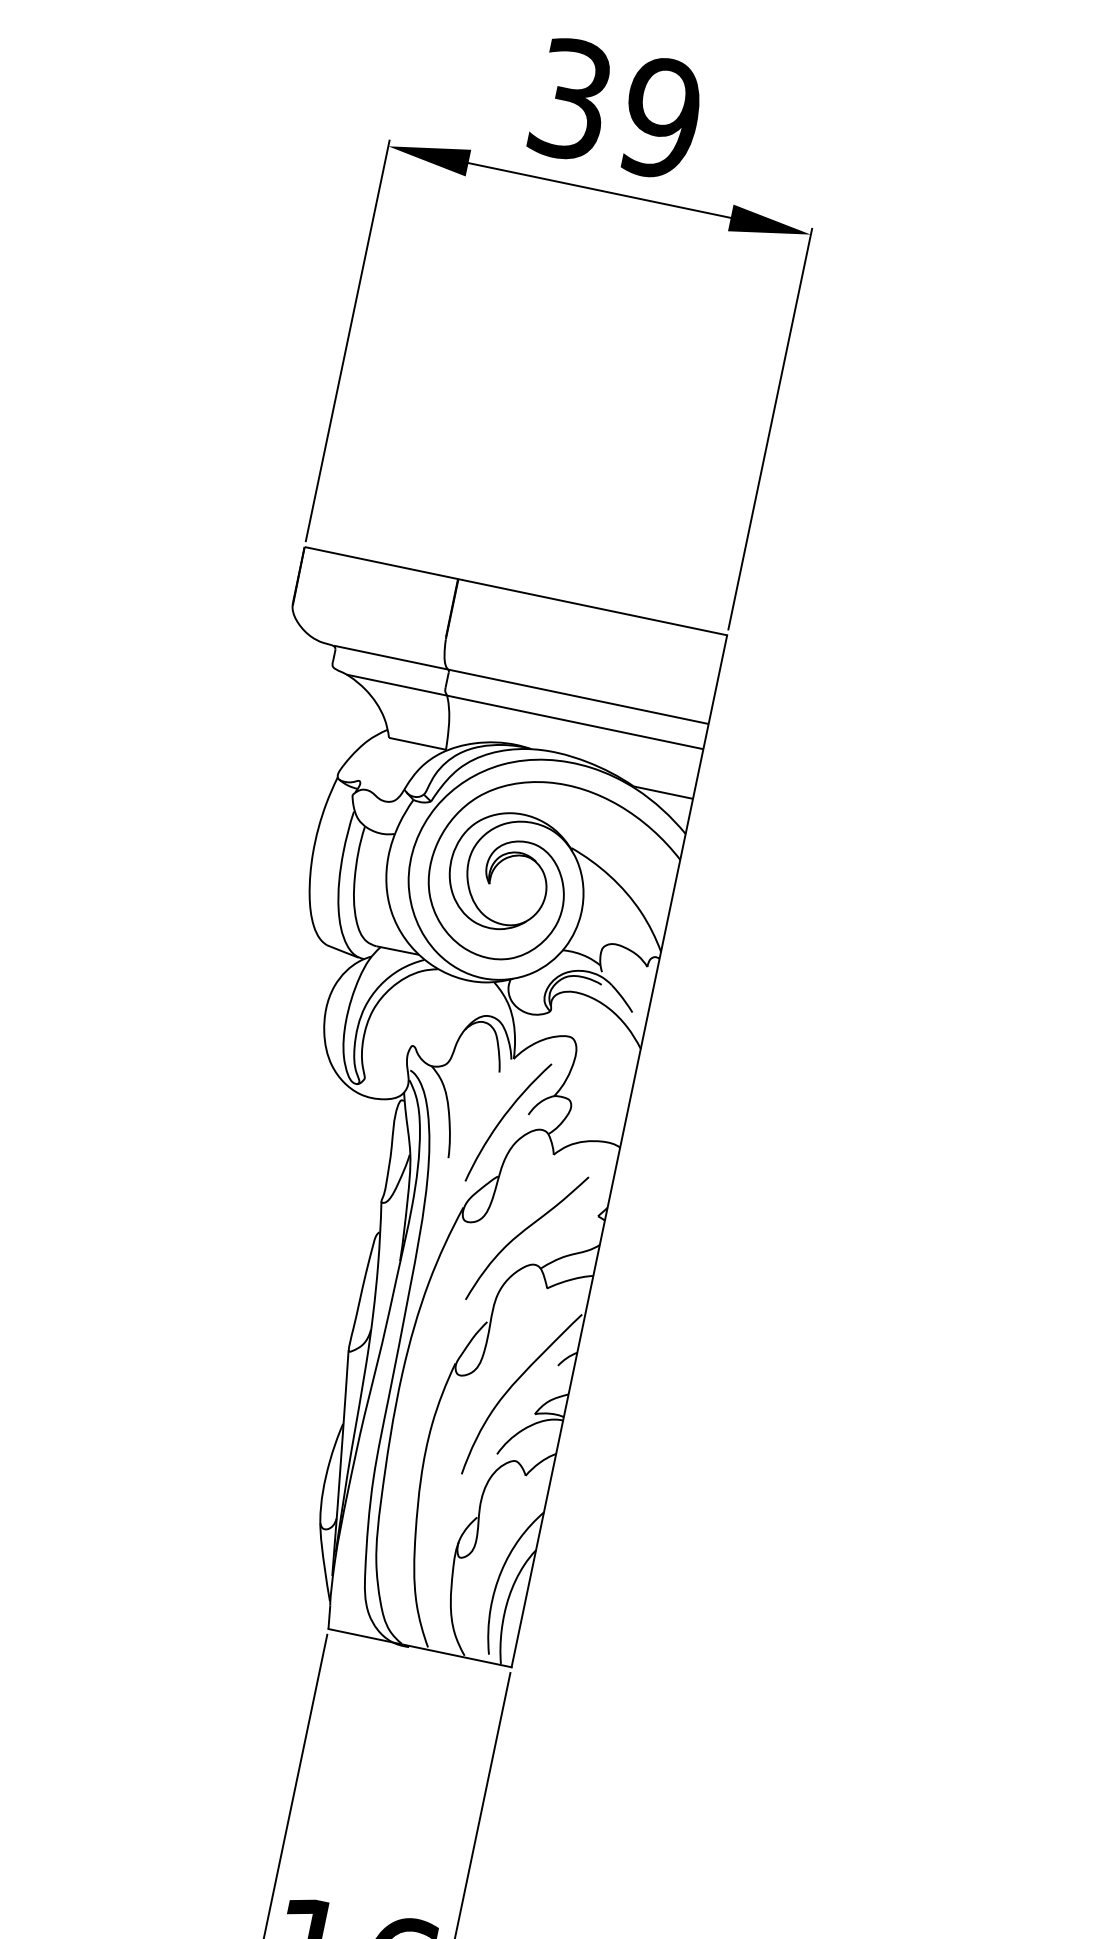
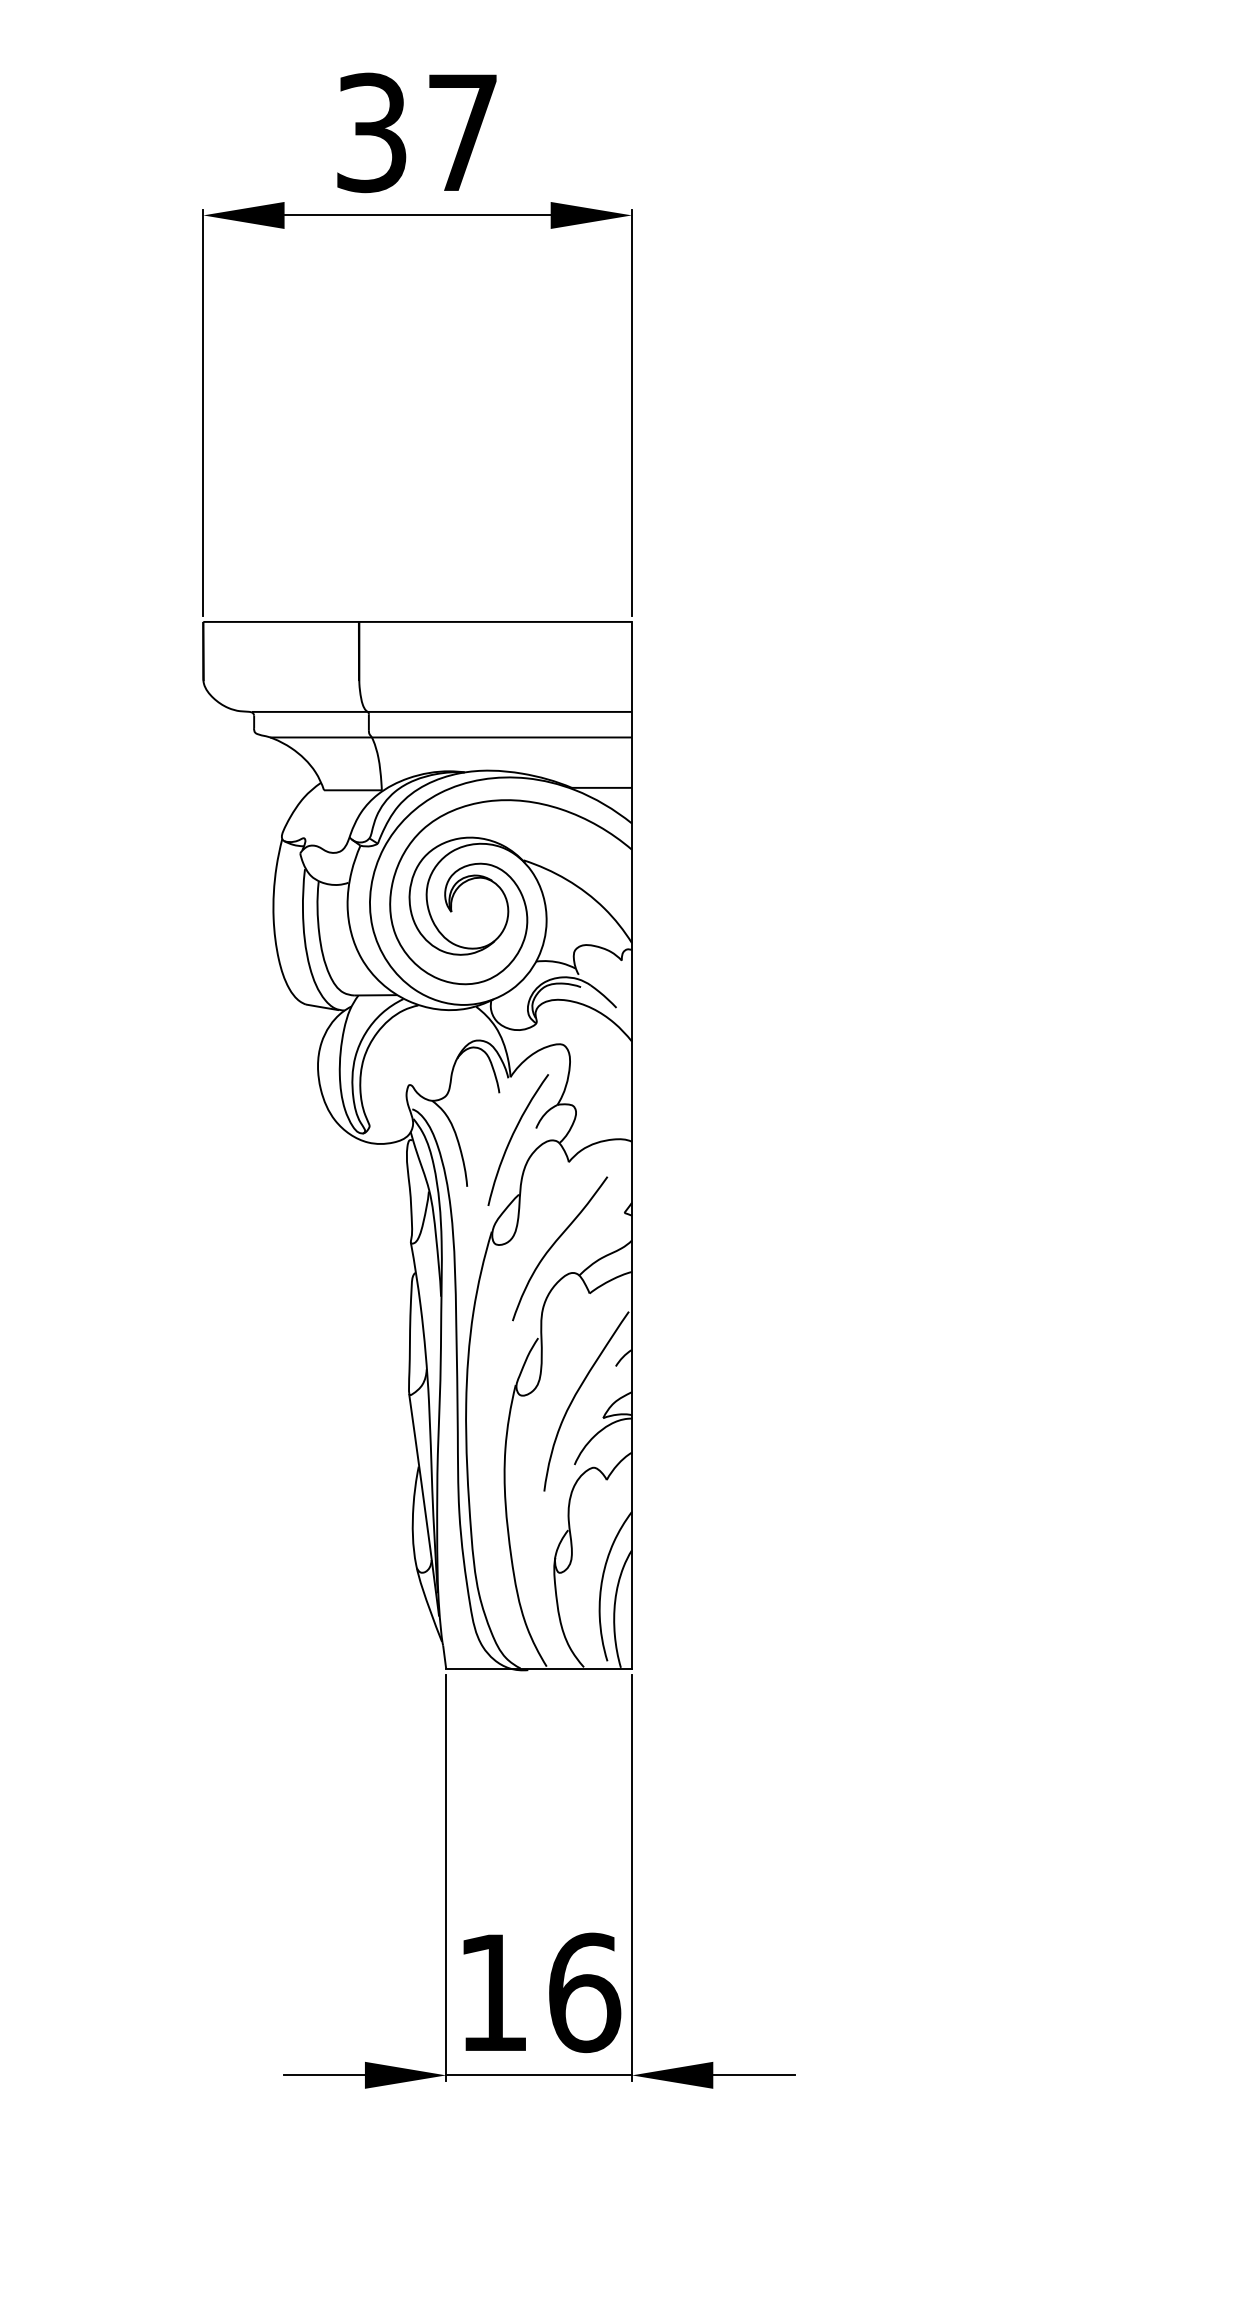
text: (660, 118) -> (462, 132), 39 -> 37

